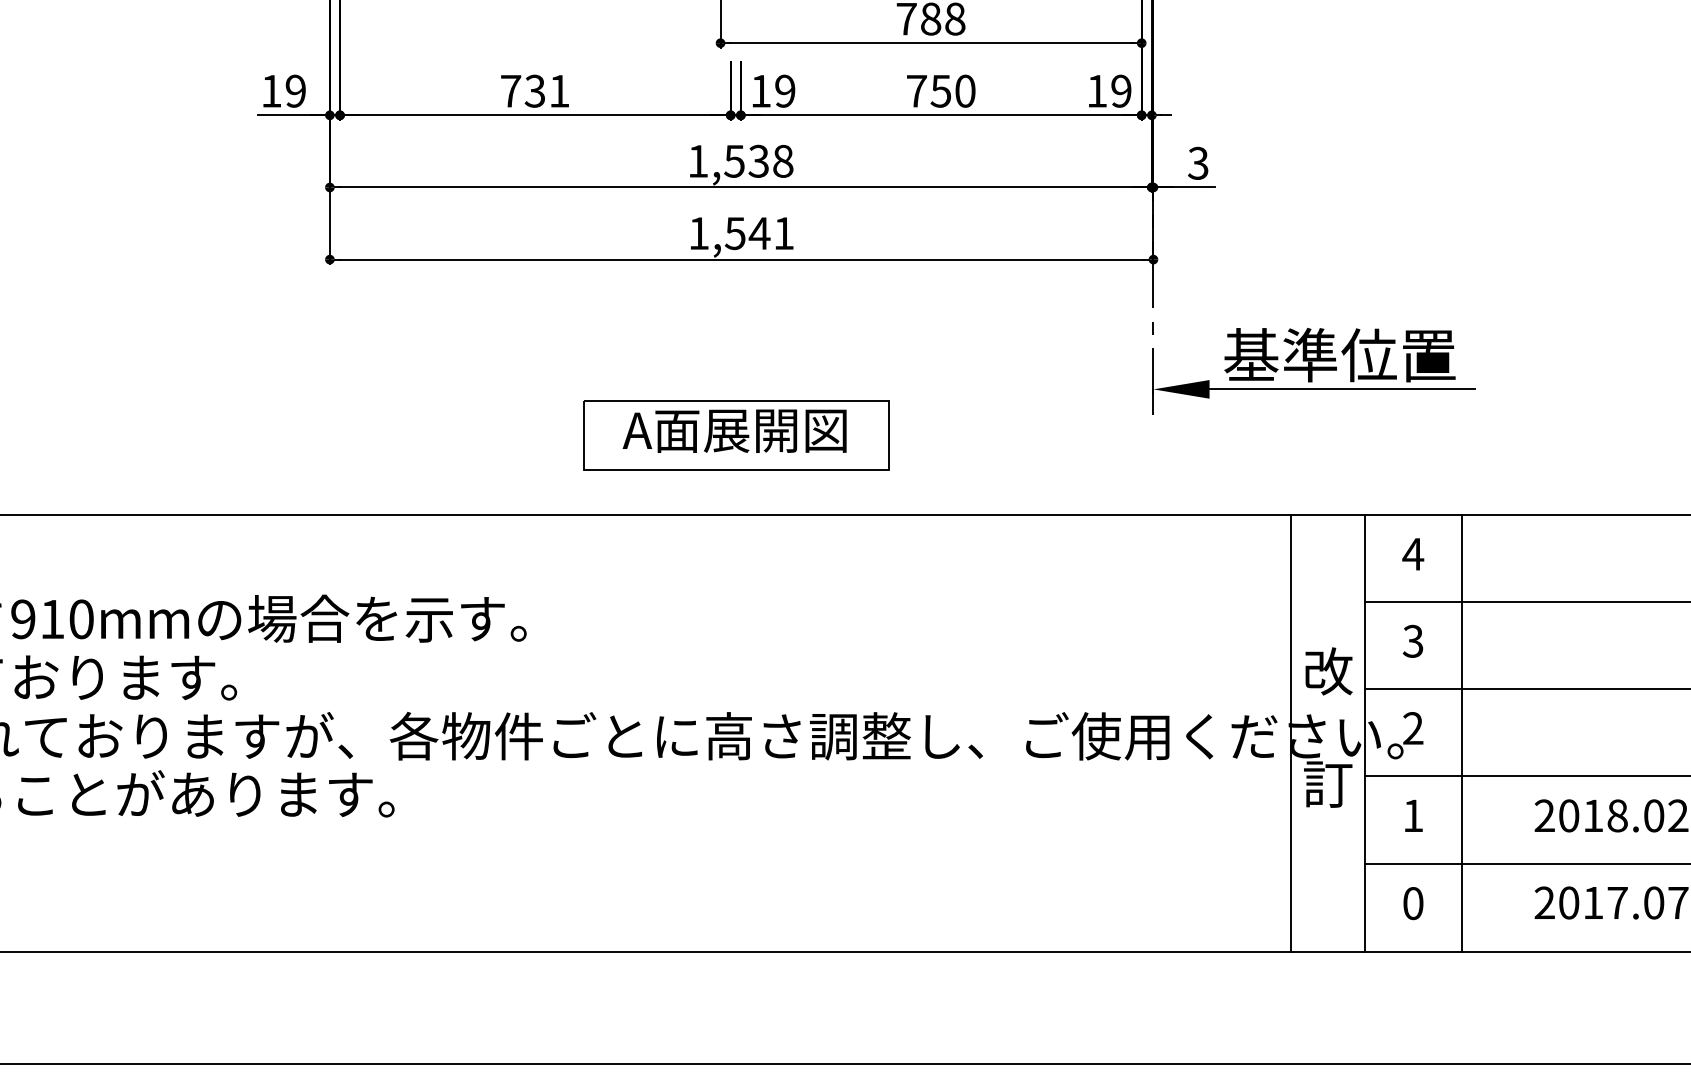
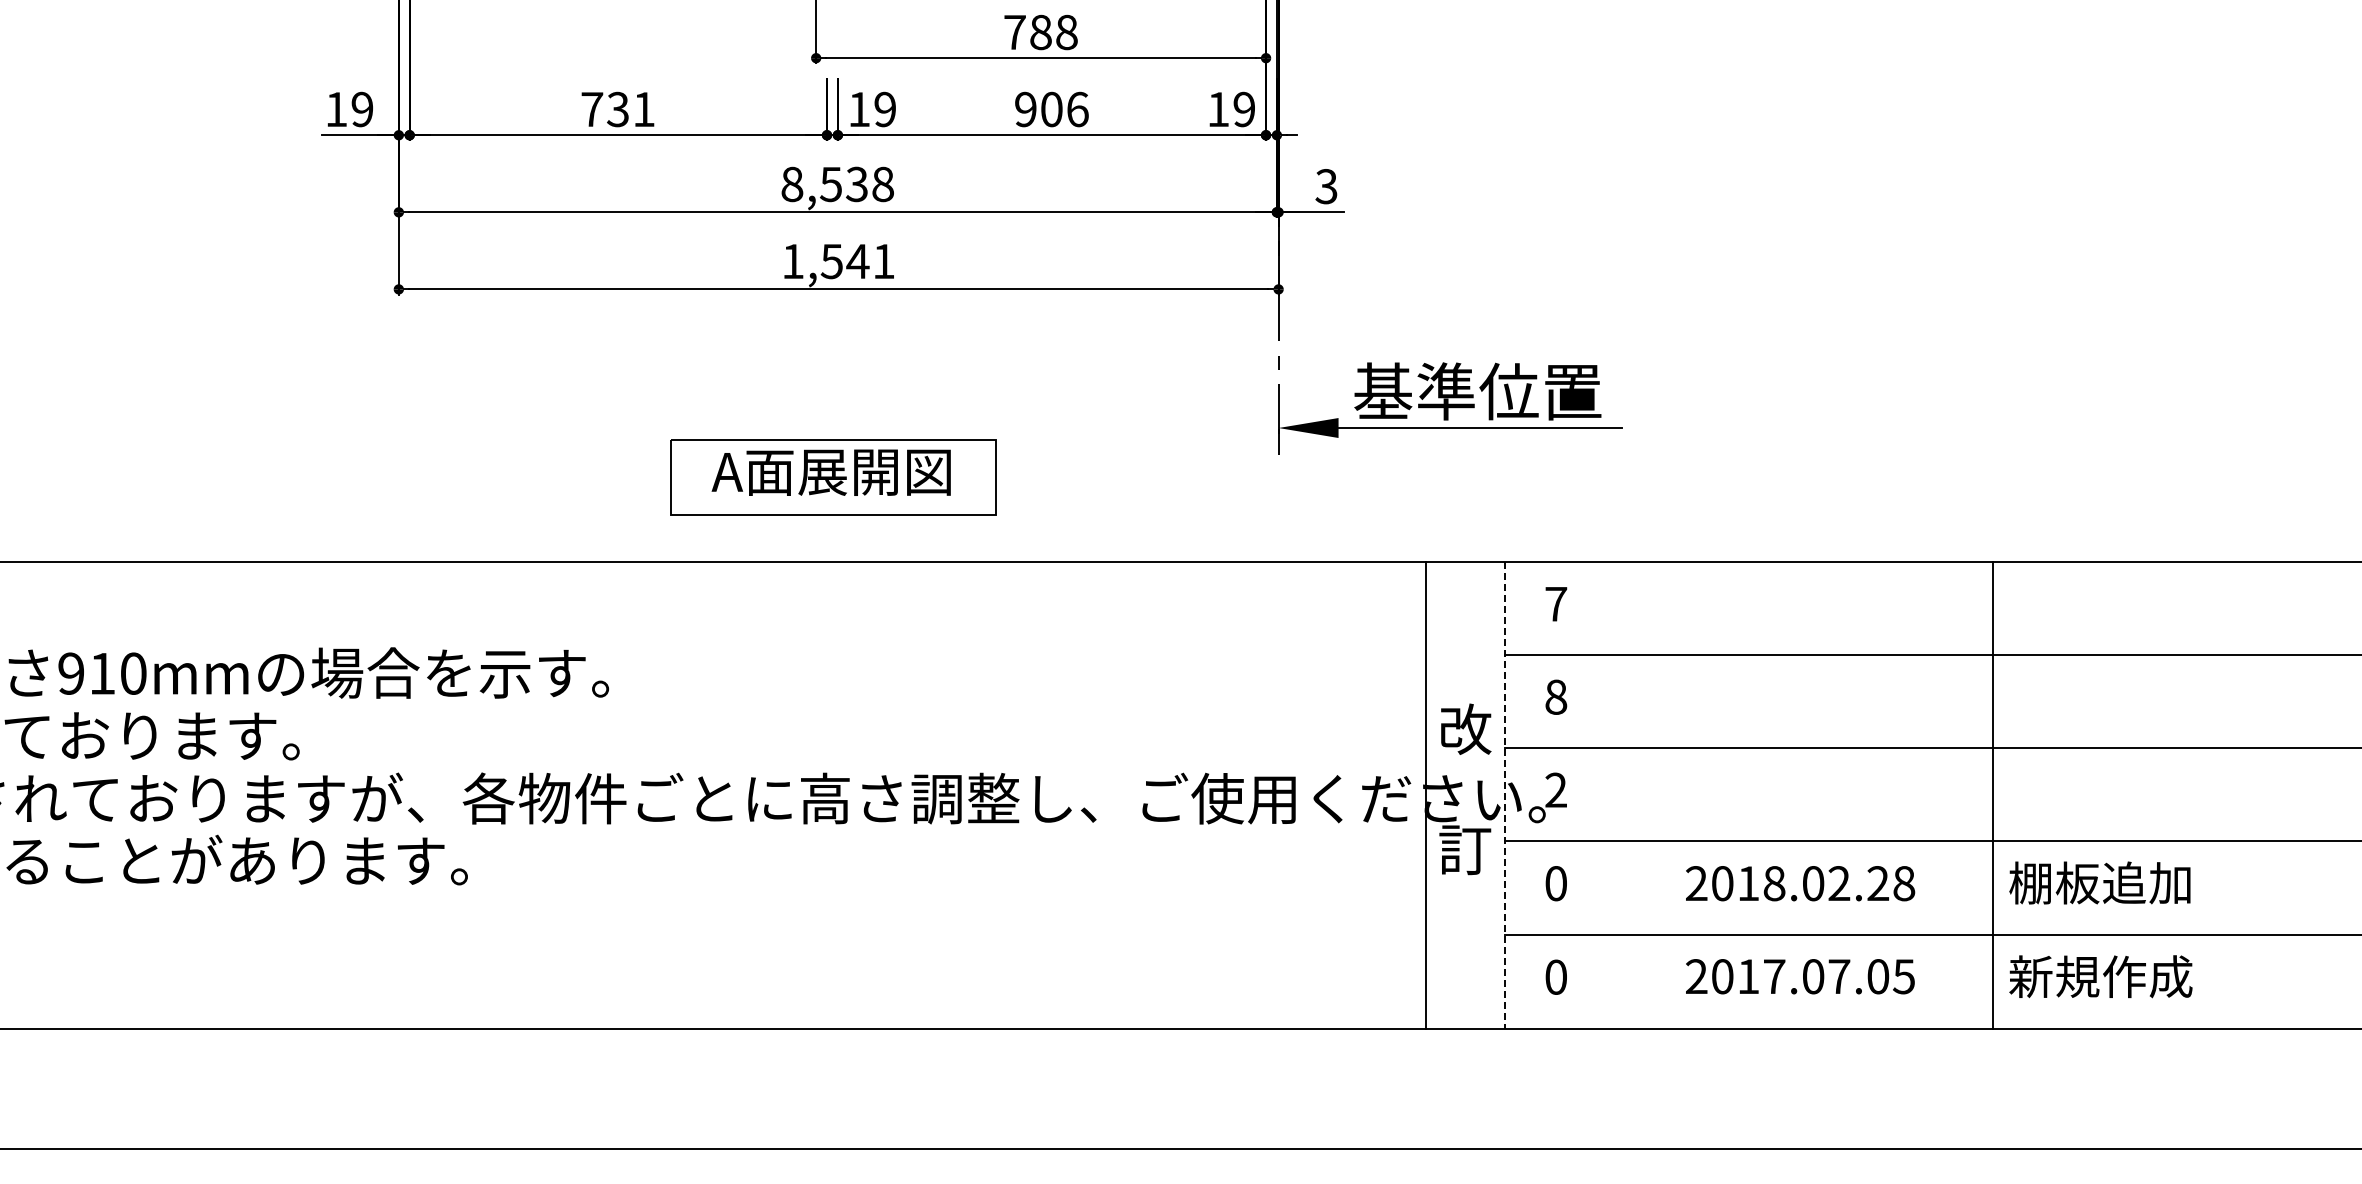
text: (940, 91) -> (1051, 109), 750 -> 906
text: (698, 161) -> (792, 184), 1,538 -> 8,538
text: (1412, 554) -> (1555, 604), 4 -> 7
text: (1413, 640) -> (1556, 696), 3 -> 8
line: (1364, 733) -> (1504, 795), solid -> dashed
line: (1462, 733) -> (1608, 795), removed
text: (1412, 815) -> (1555, 883), 1 -> 0

